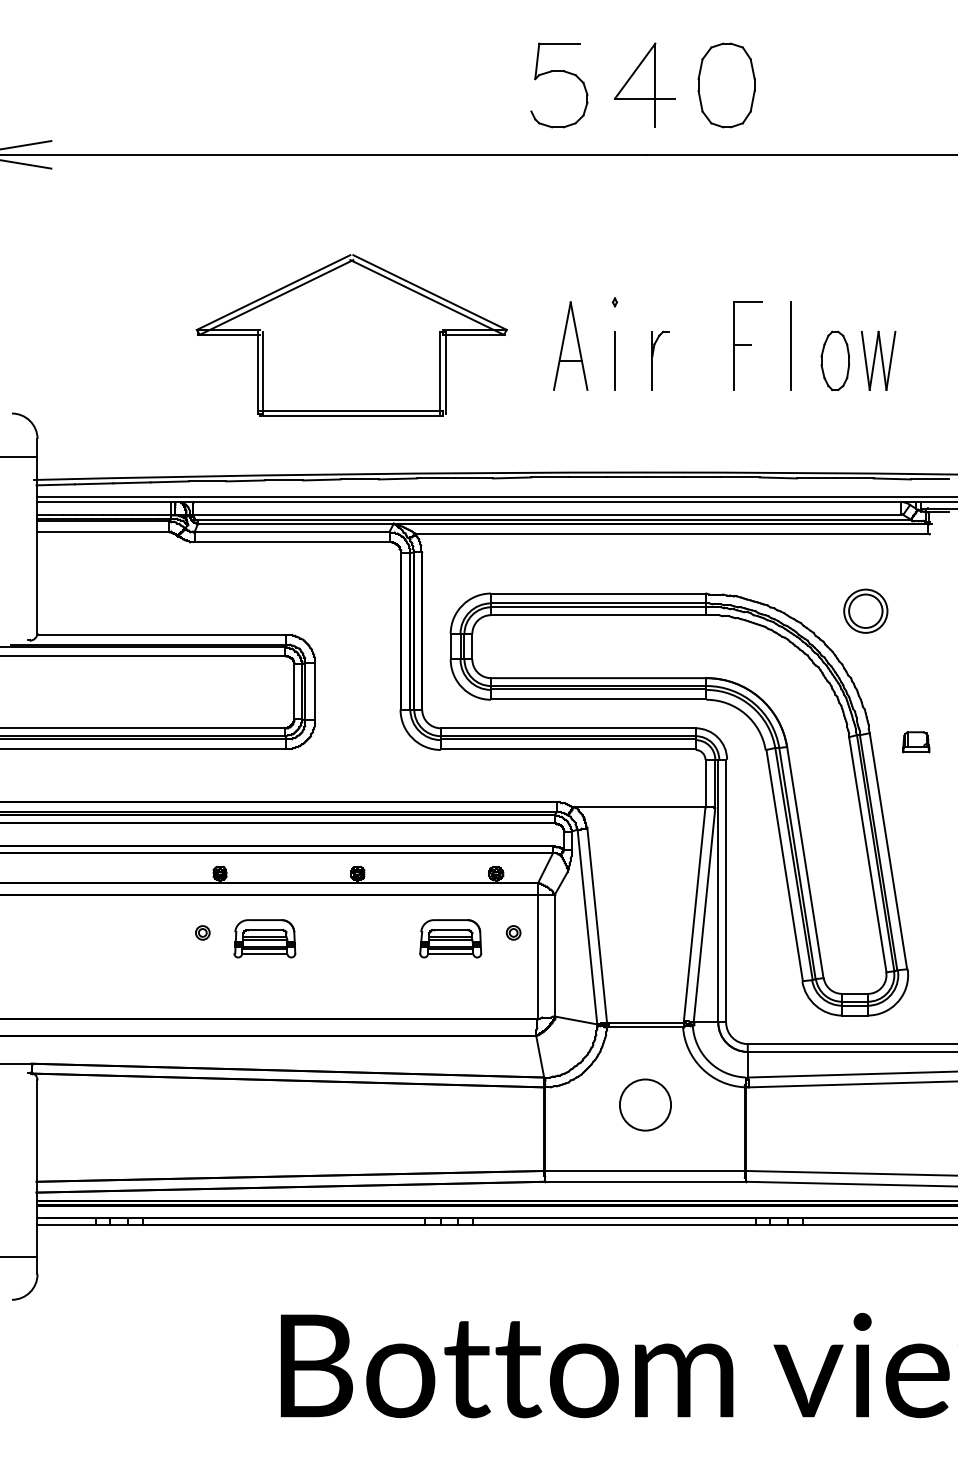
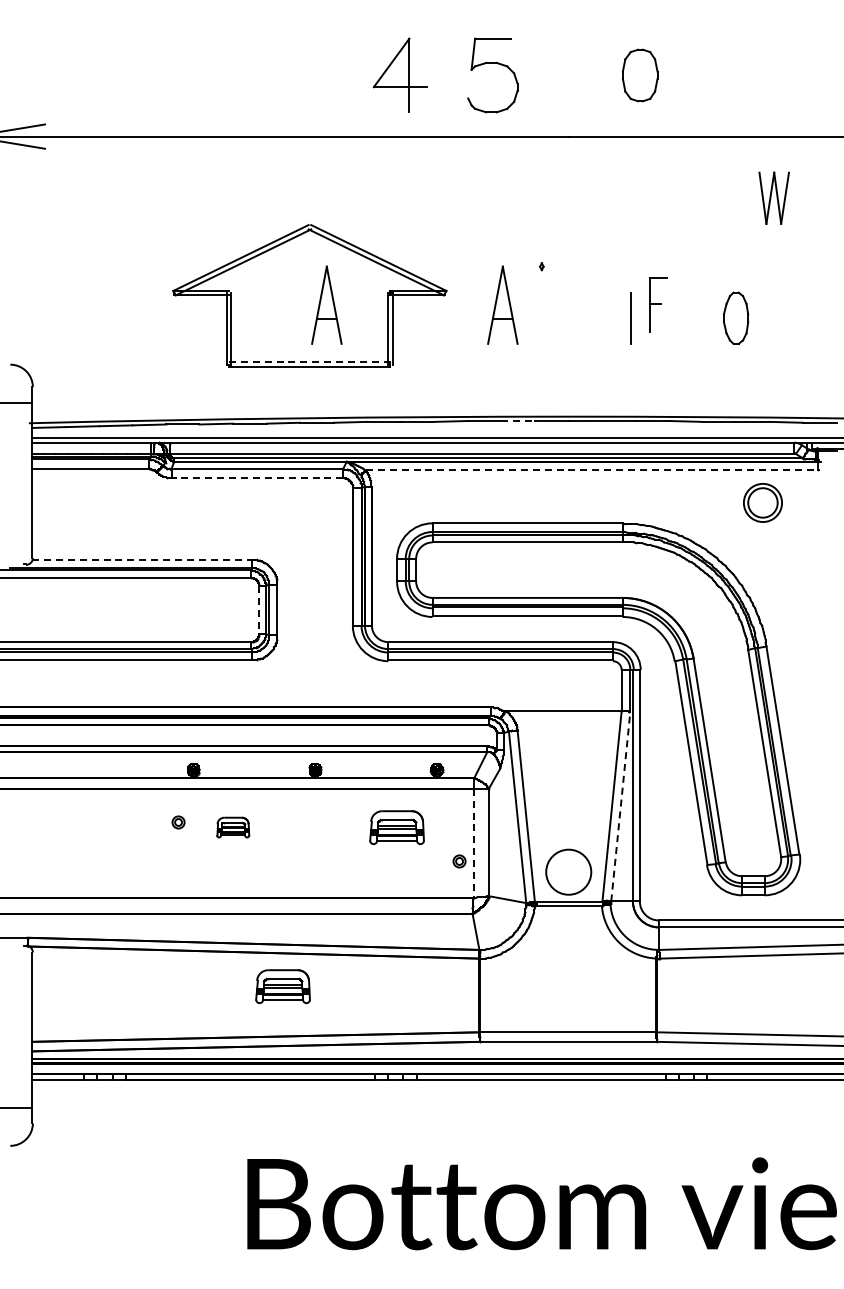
part: (644, 84) -> (399, 74), moved
part: (725, 85) -> (639, 75), size x0.7
part: (370, 345) -> (326, 304), added
part: (747, 346) -> (658, 305), size x0.7
line: (790, 346) -> (696, 305), removed
part: (659, 360) -> (581, 317), removed
part: (877, 360) -> (773, 197), moved
line: (614, 361) -> (630, 318), moved
line: (351, 411) -> (309, 362), solid -> dashed
line: (588, 478) -> (518, 421), solid -> dashed
line: (671, 533) -> (591, 470), solid -> dashed
line: (292, 542) -> (257, 478), solid -> dashed
part: (865, 610) -> (762, 502), moved
line: (161, 634) -> (142, 559), solid -> dashed
line: (294, 692) -> (259, 610), solid -> dashed
part: (916, 742) -> (807, 654), removed
line: (704, 914) -> (620, 806), solid -> dashed
part: (513, 932) -> (459, 861), moved
part: (264, 938) -> (232, 827), size x0.6
line: (538, 956) -> (474, 843), solid -> dashed
part: (645, 1104) -> (568, 871), moved
part: (320, 1118) -> (282, 986), added

